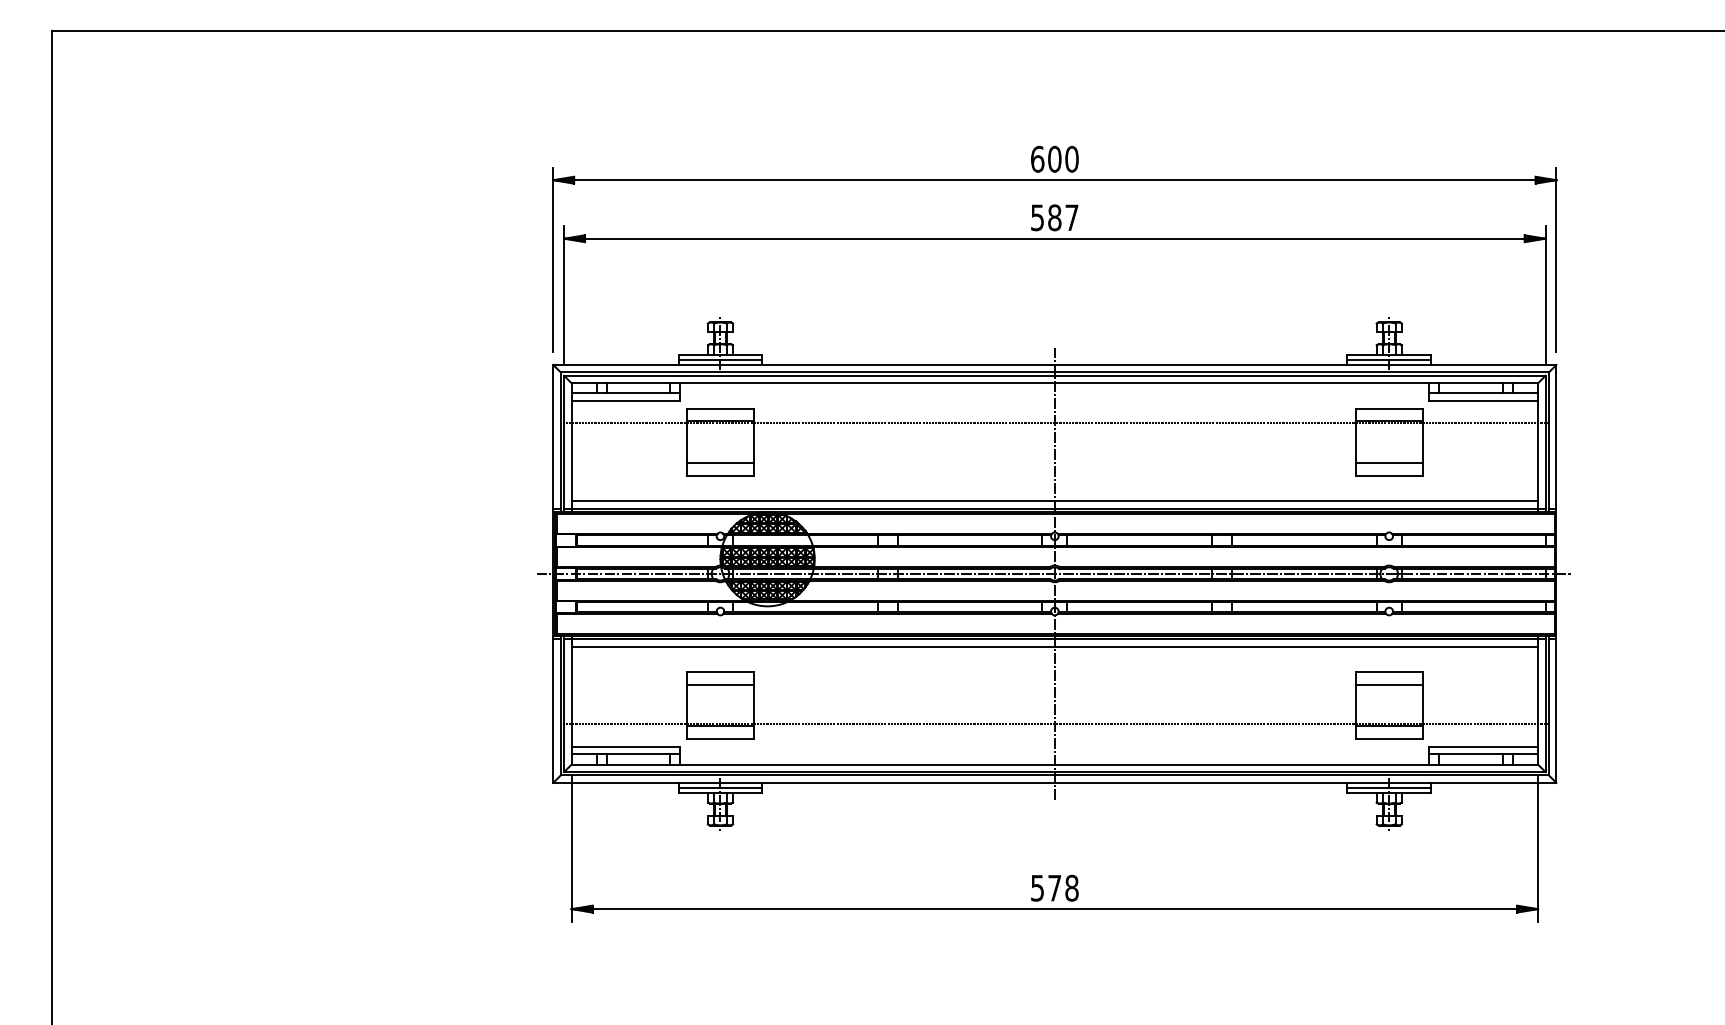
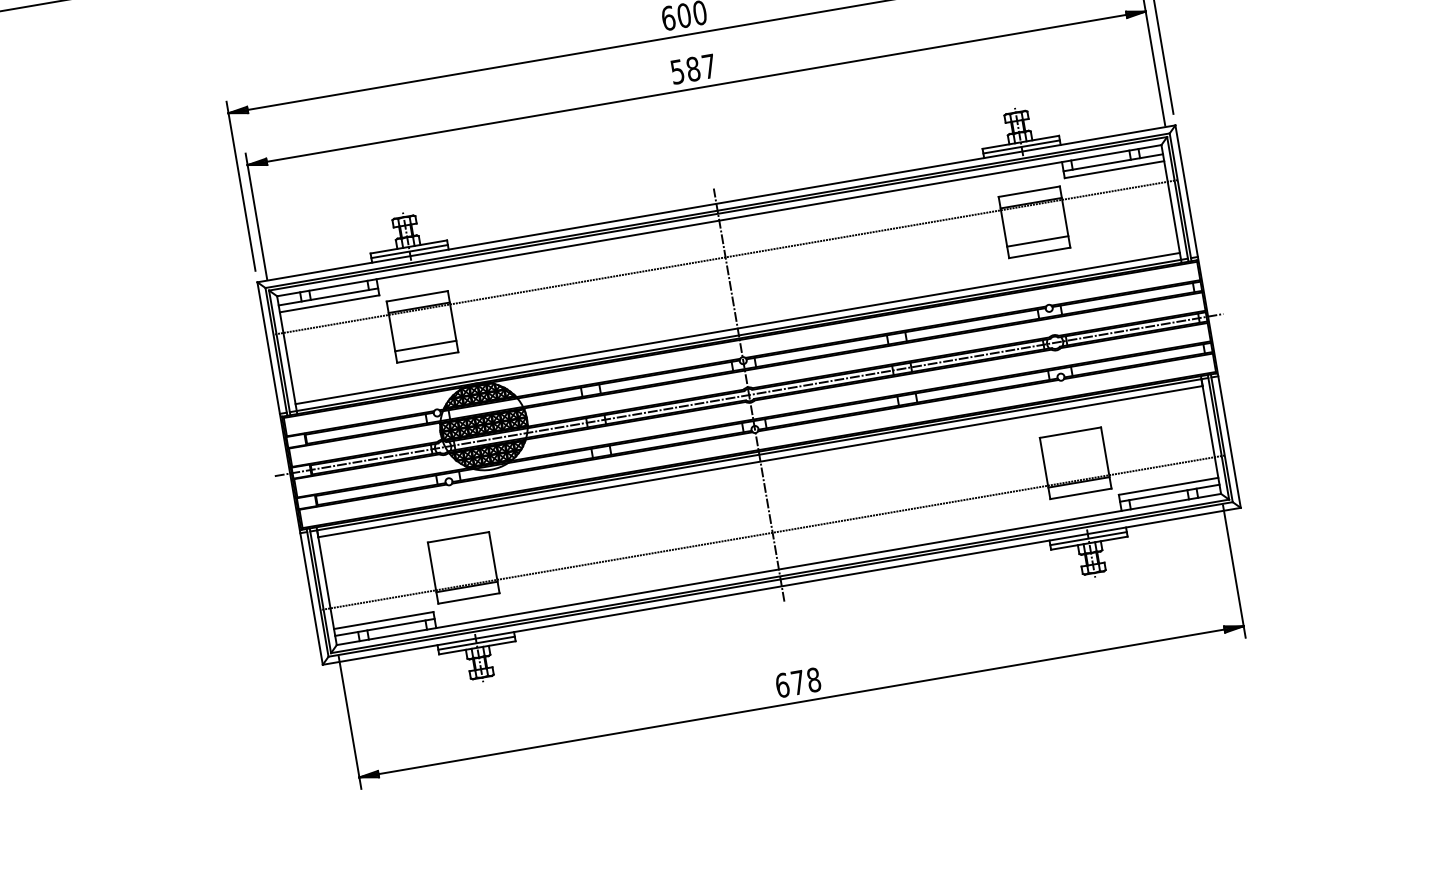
line: (720, 684) -> (460, 548), removed
line: (1388, 684) -> (1071, 444), removed
text: (1037, 887) -> (782, 684), 578 -> 678

